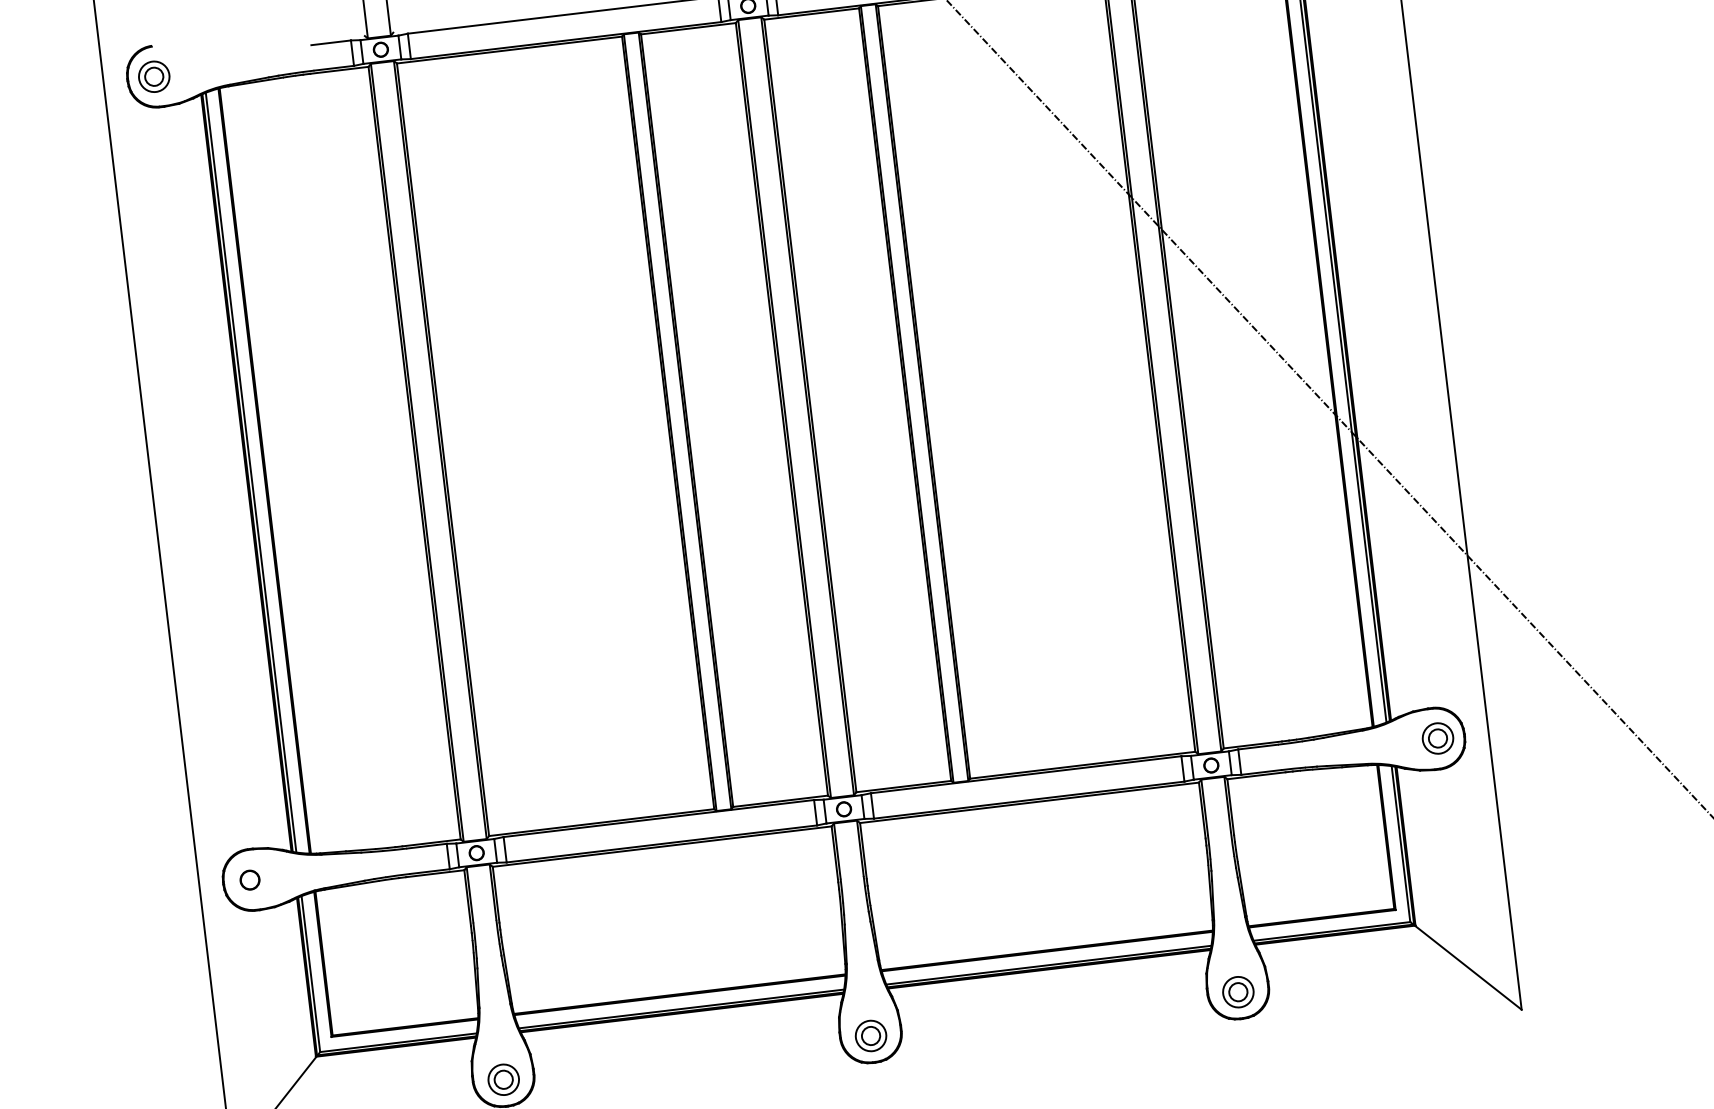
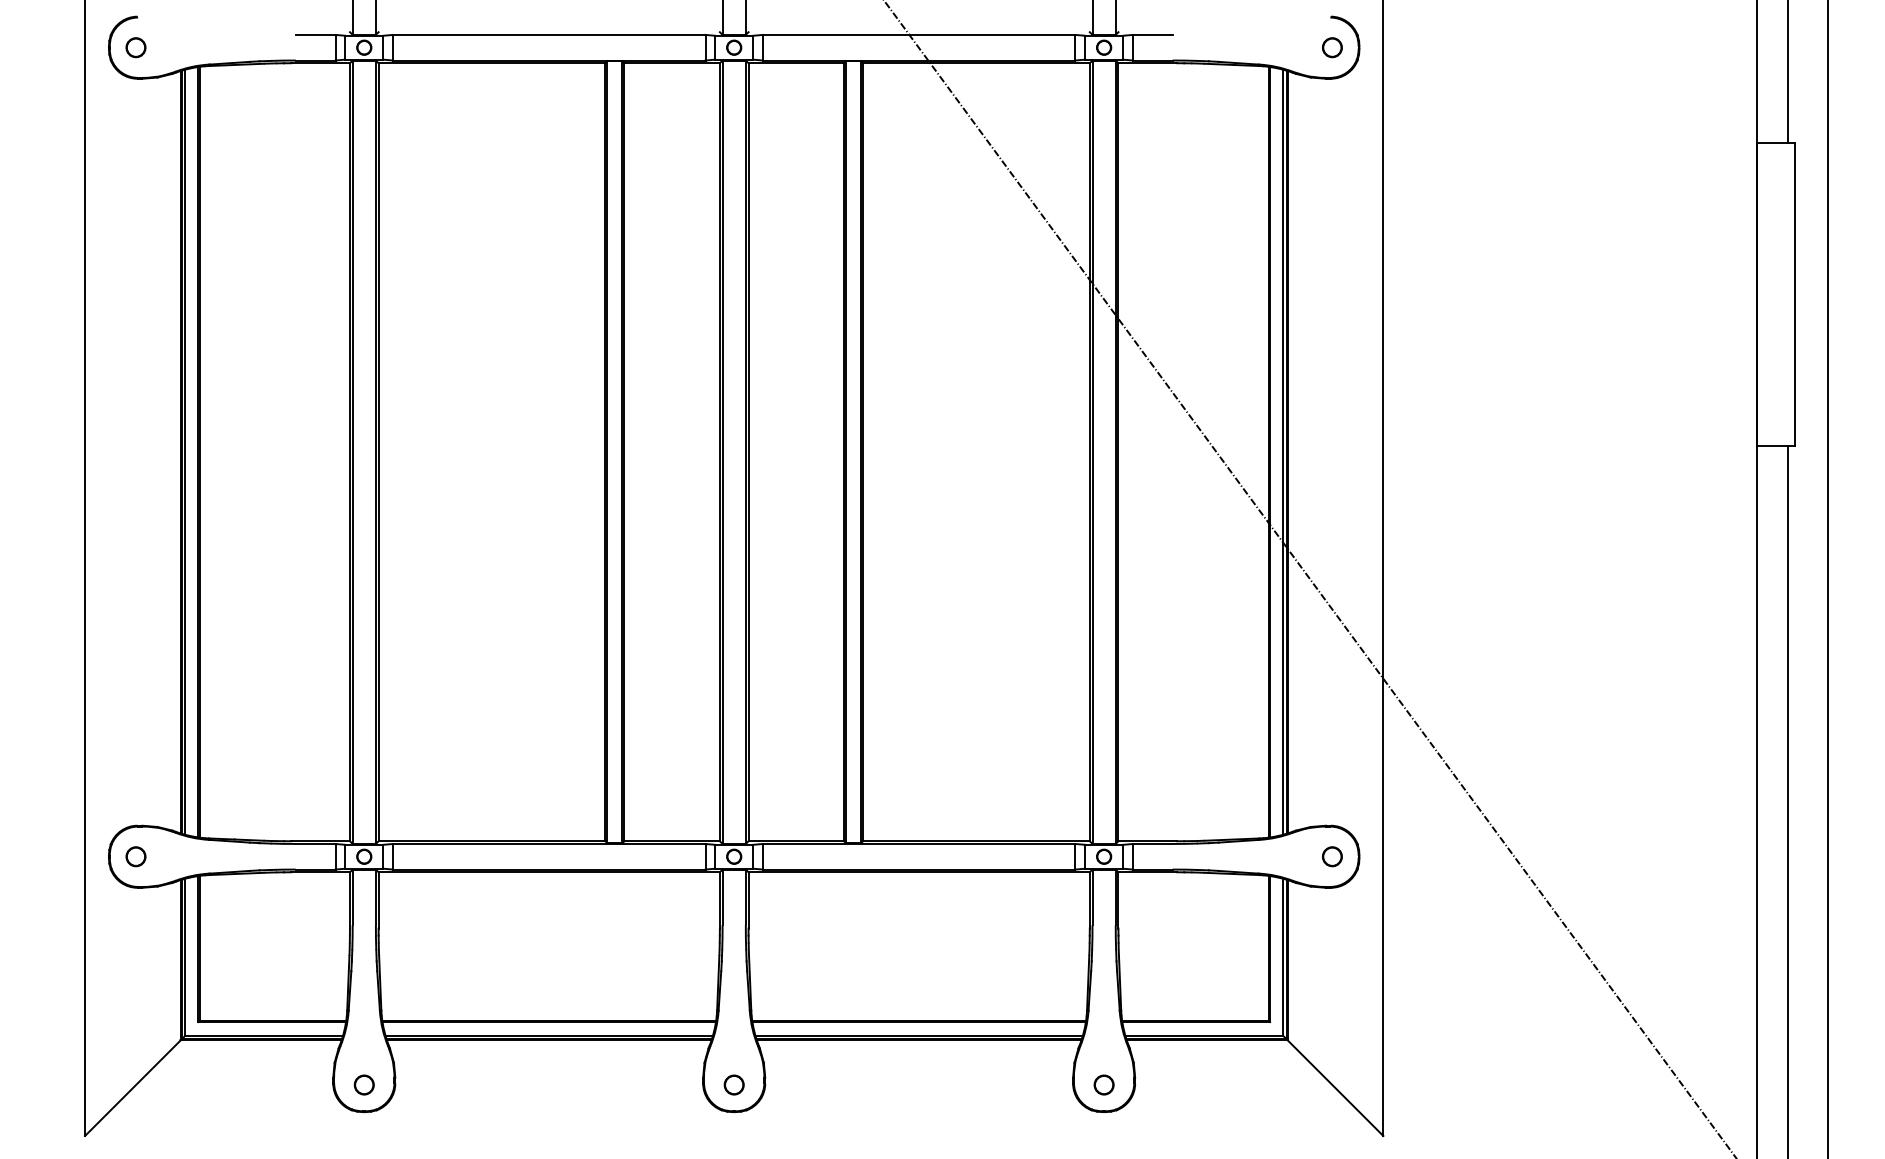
circle: (153, 76) -> (135, 47), size x0.62
circle: (1437, 738) -> (1331, 856), size x0.62
circle: (1237, 991) -> (1103, 1084), size x0.62
circle: (870, 1035) -> (733, 1084), size x0.62
circle: (502, 1079) -> (363, 1084), size x0.62

